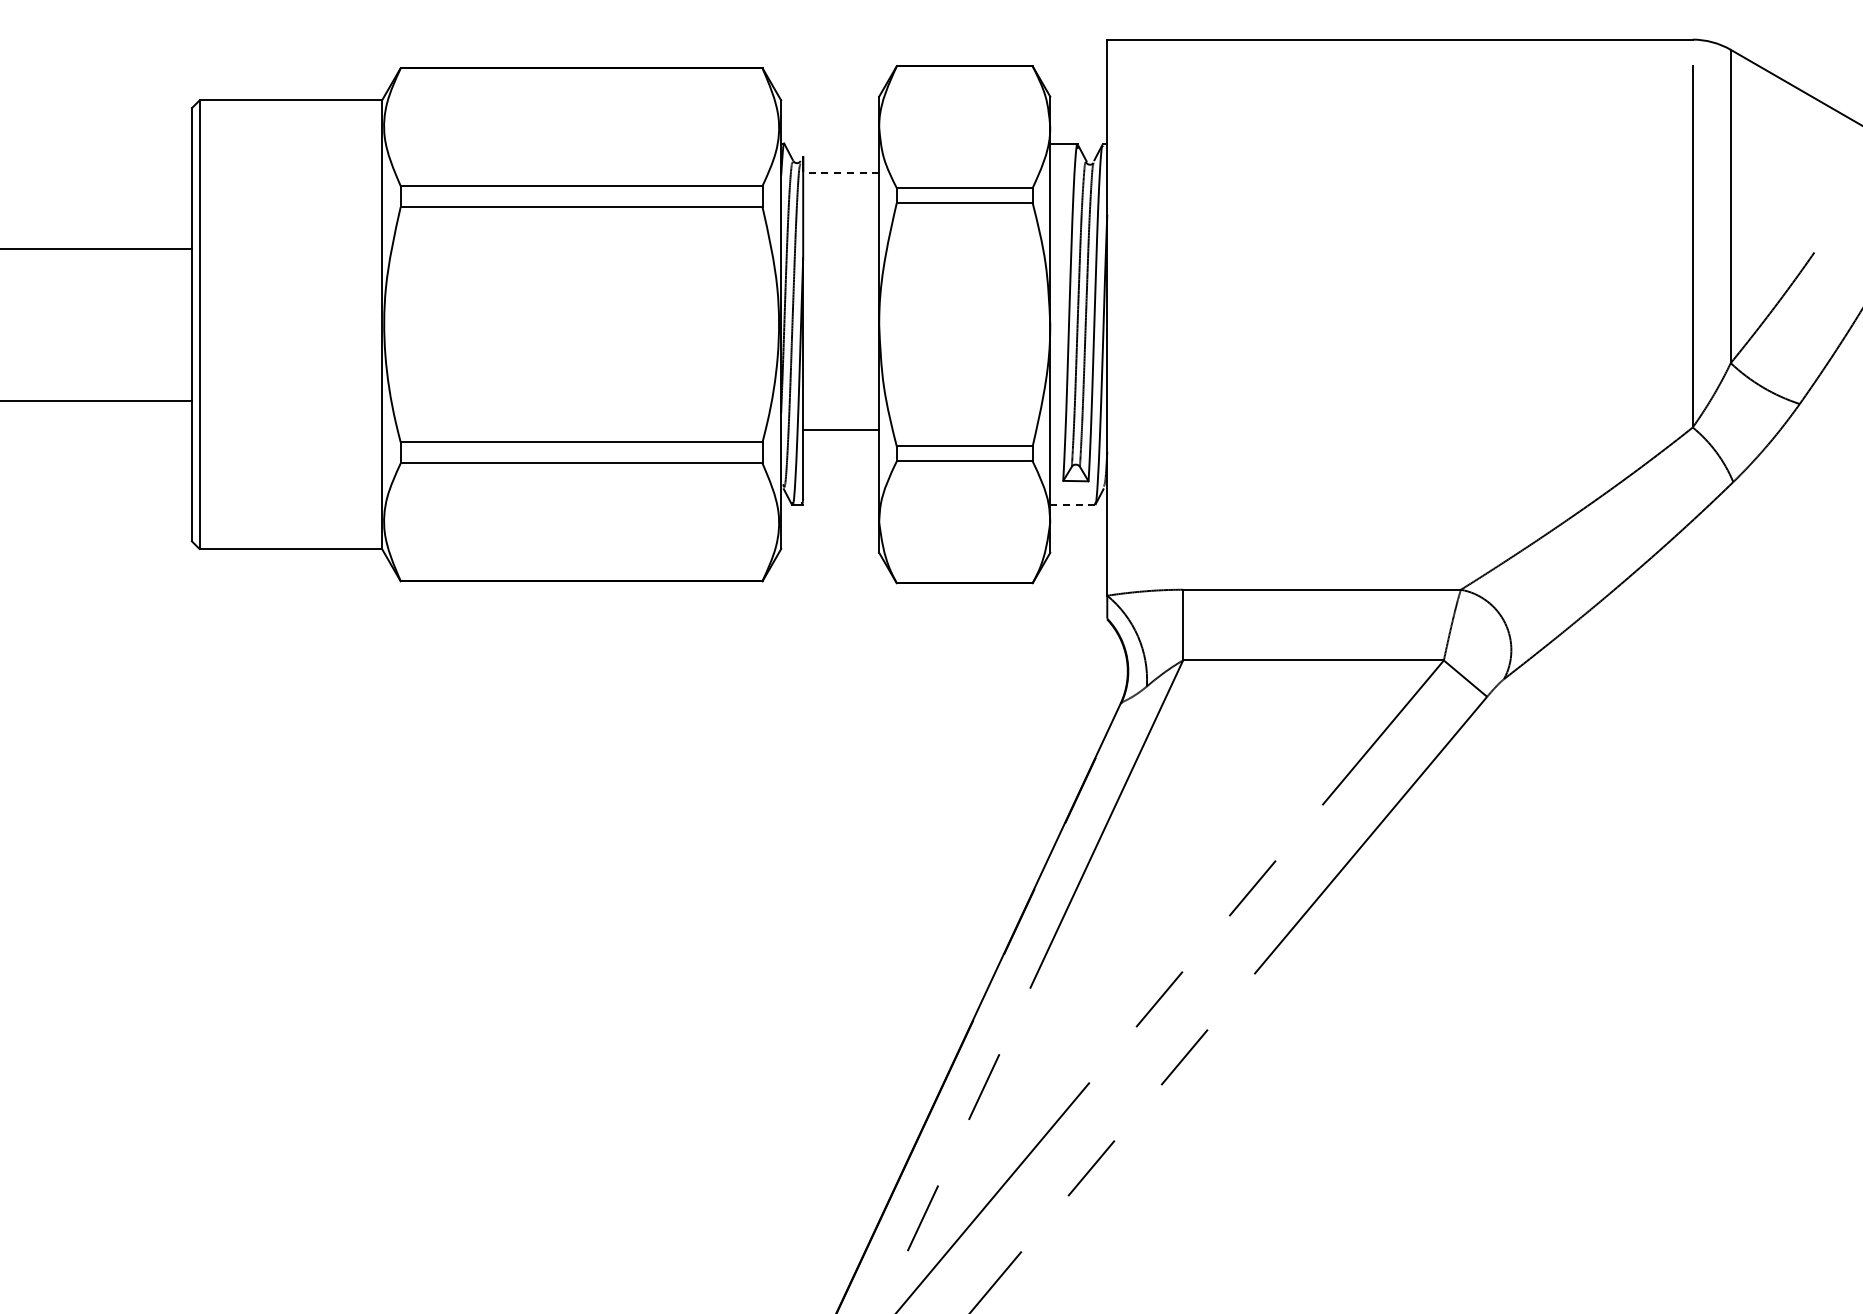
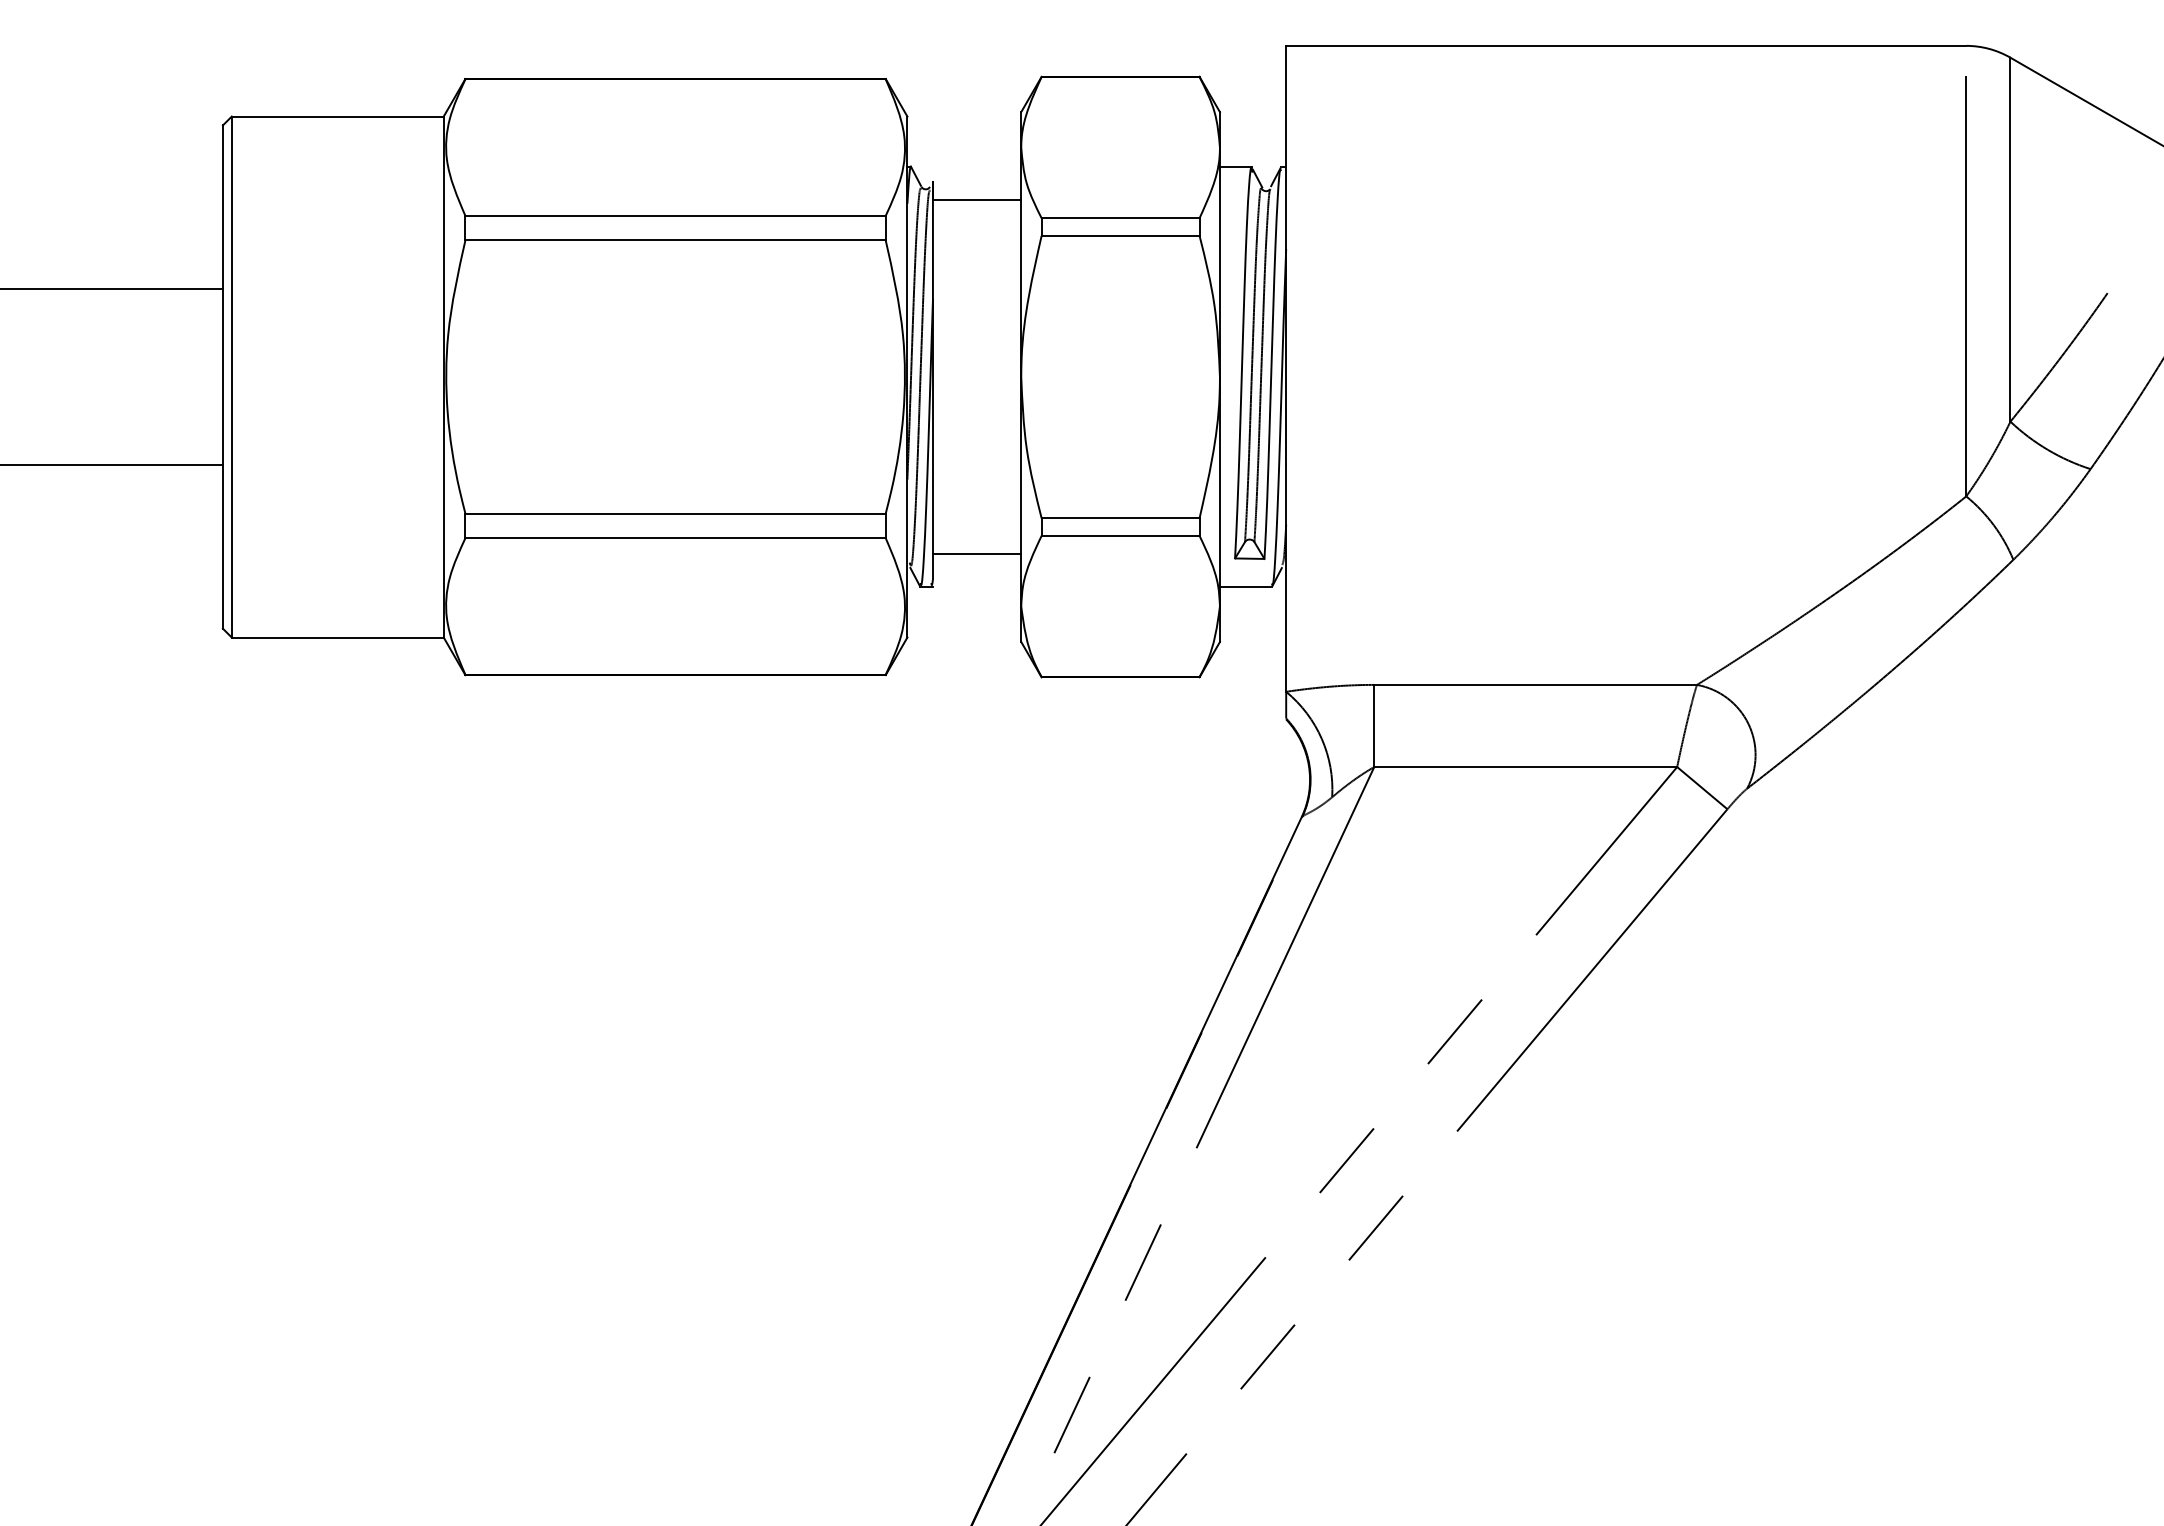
line: (840, 172) -> (976, 200), dashed -> solid
line: (841, 429) -> (977, 553), moved
line: (1073, 505) -> (1246, 587), dashed -> solid

